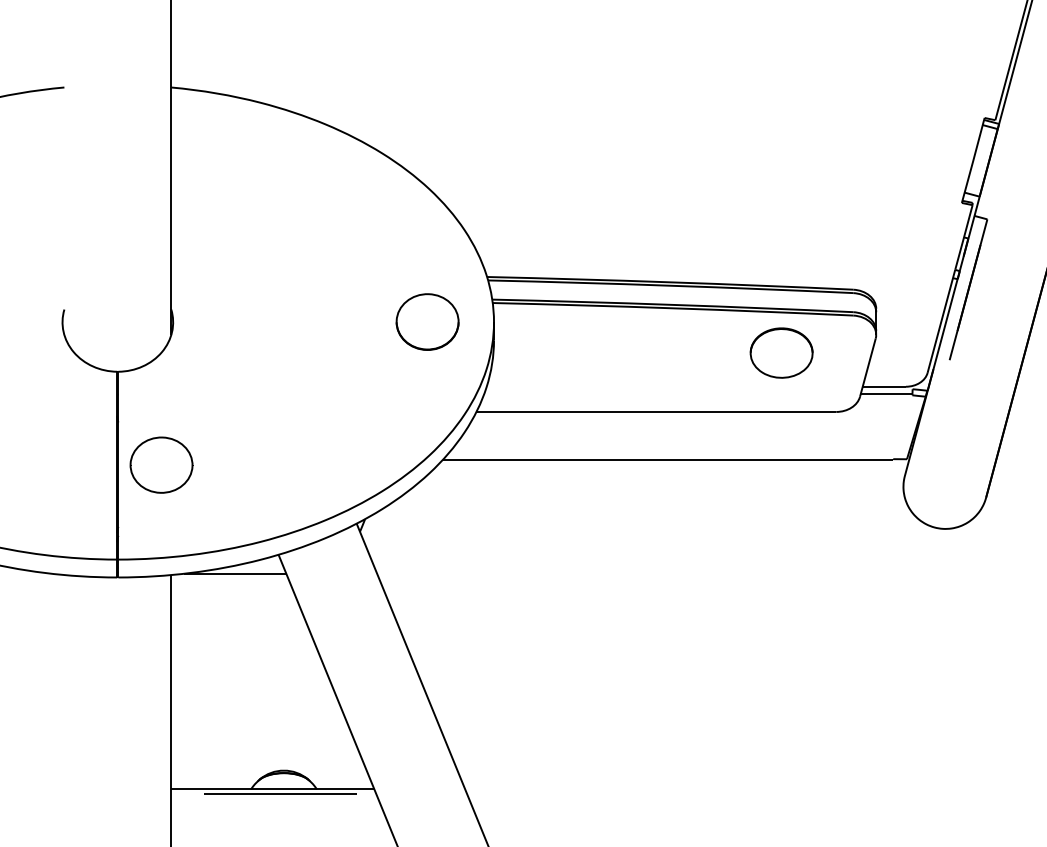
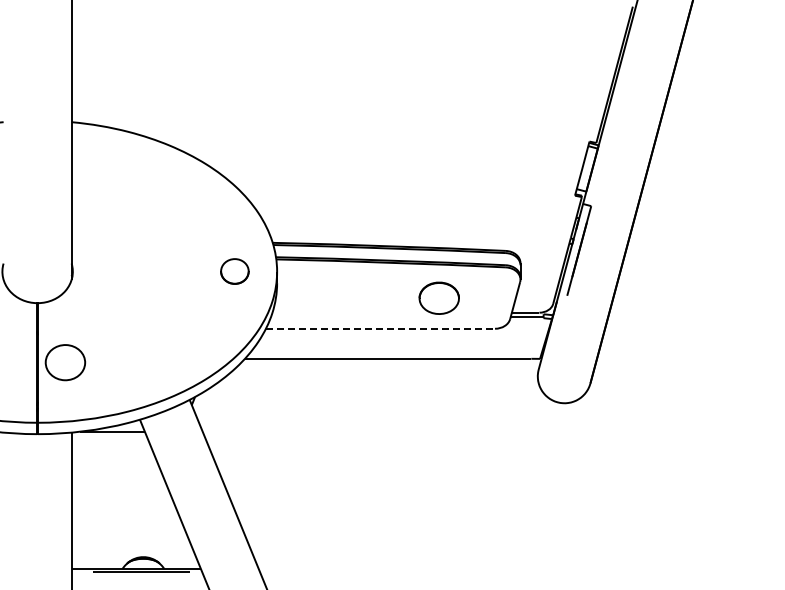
part: (427, 322) -> (234, 271), size x0.7
part: (780, 351) -> (438, 297), moved
line: (656, 411) -> (380, 328), solid -> dashed

